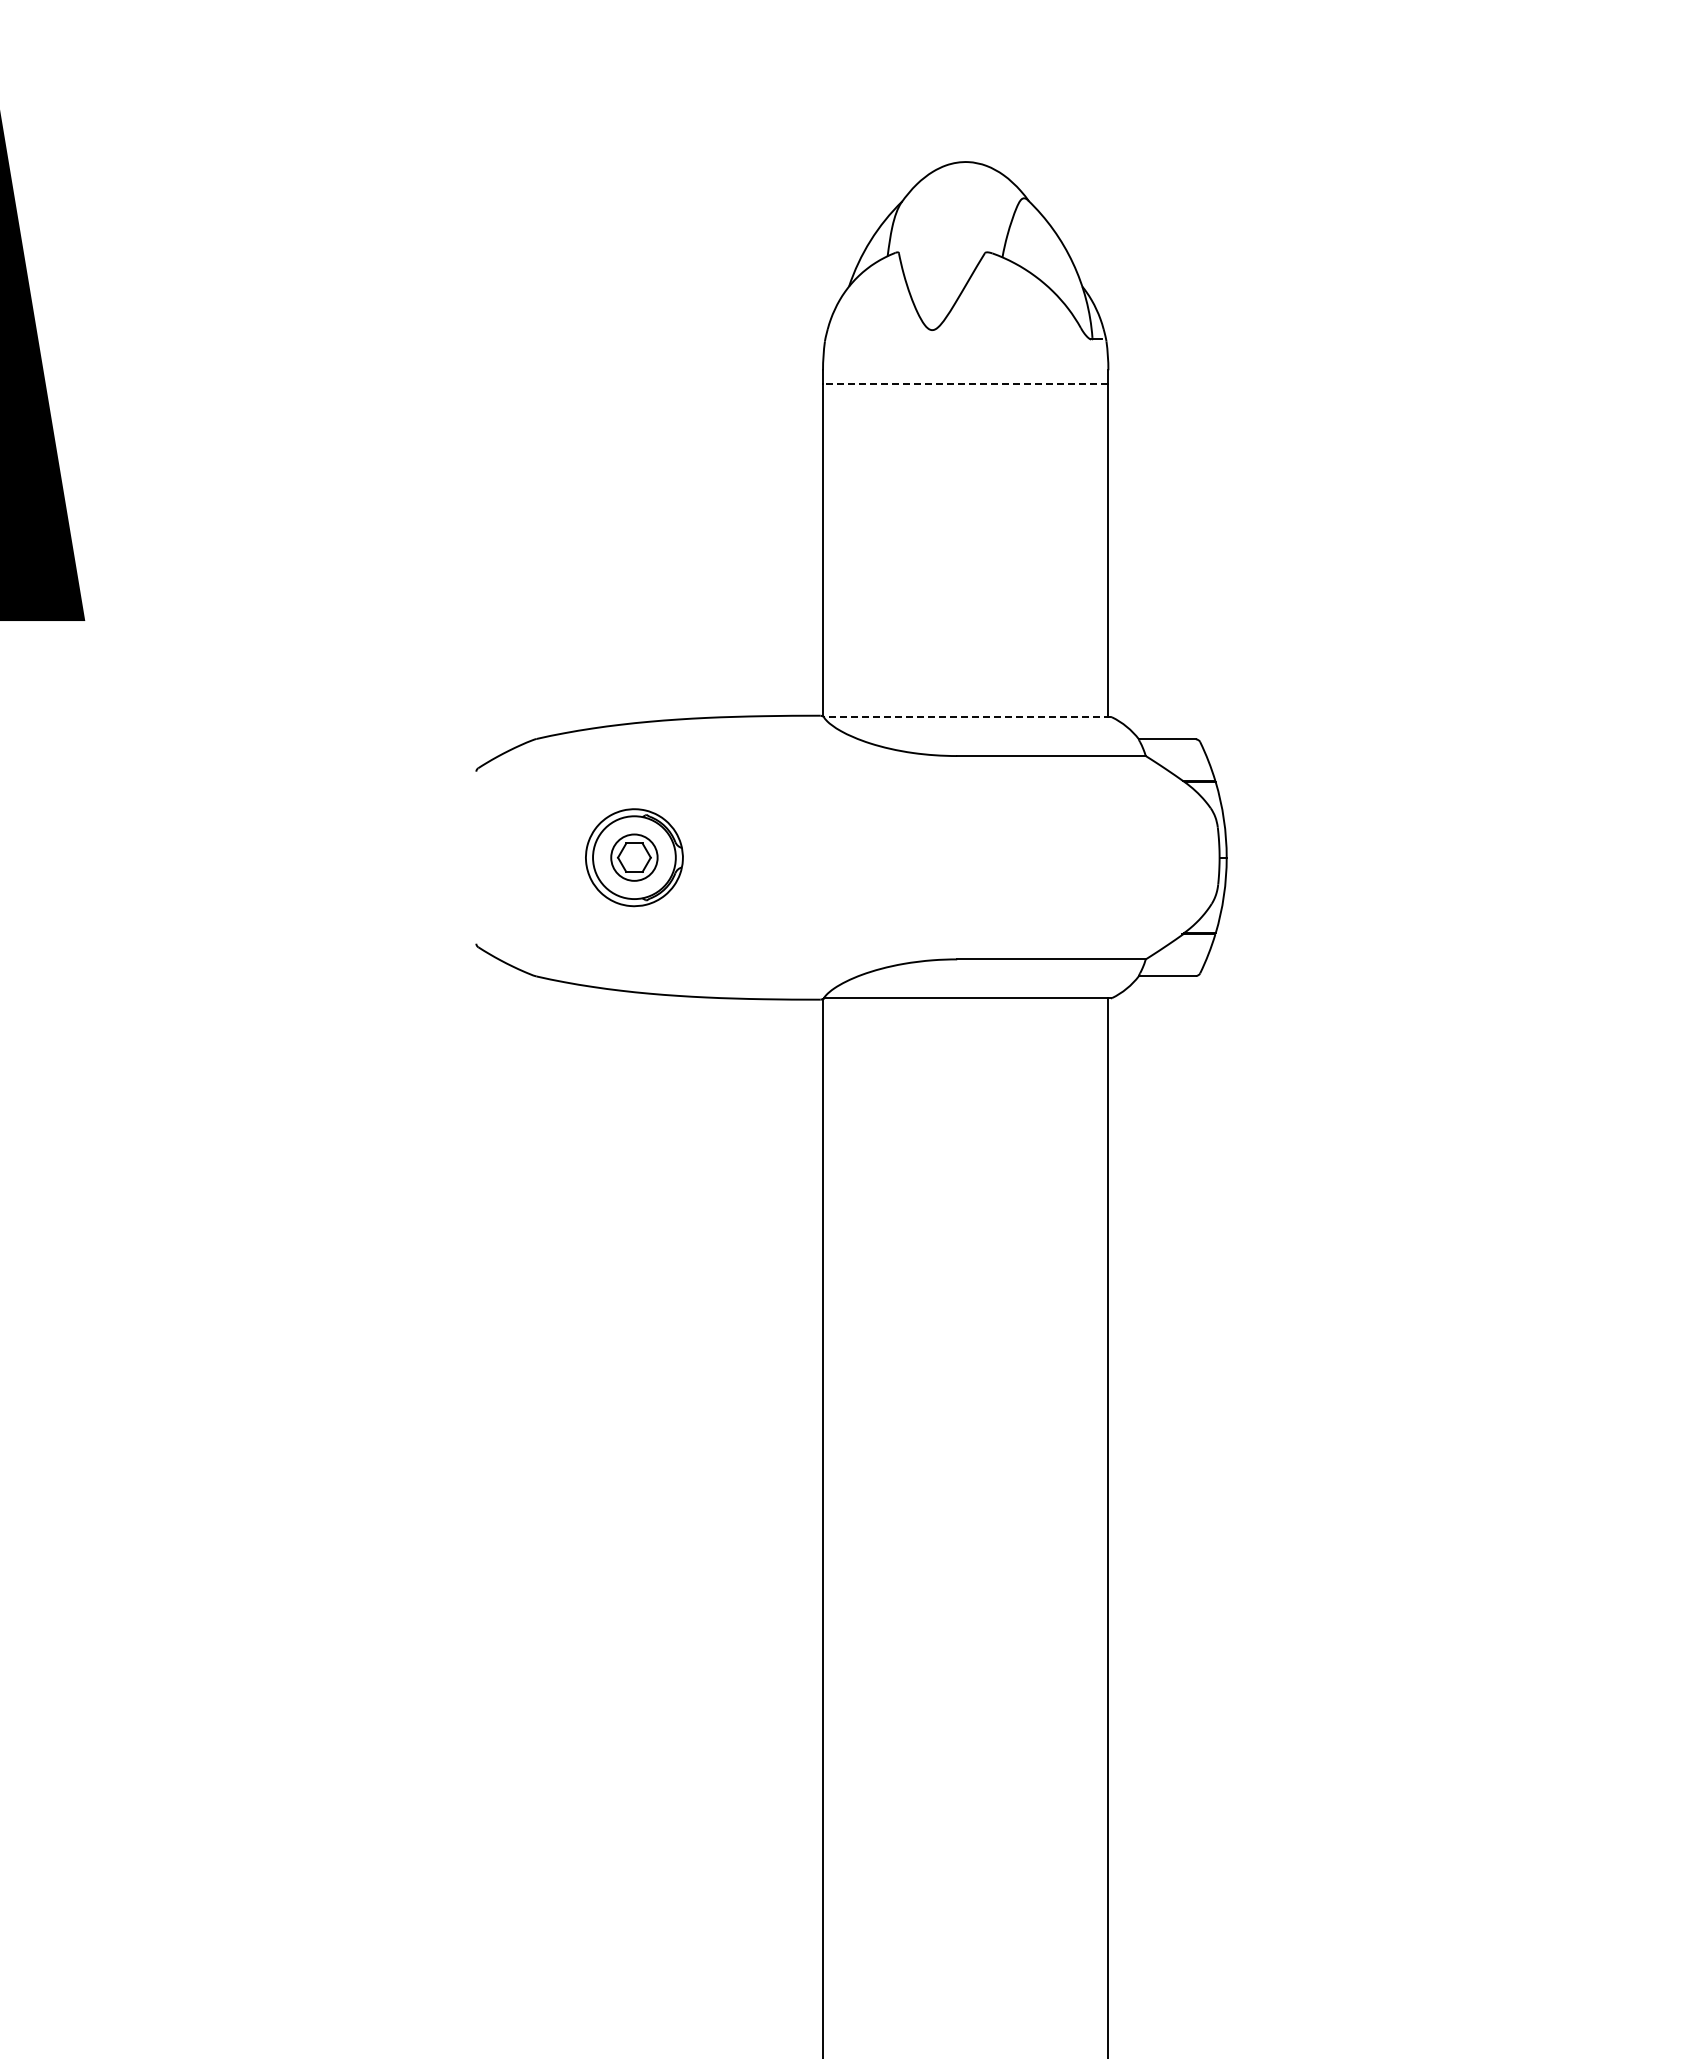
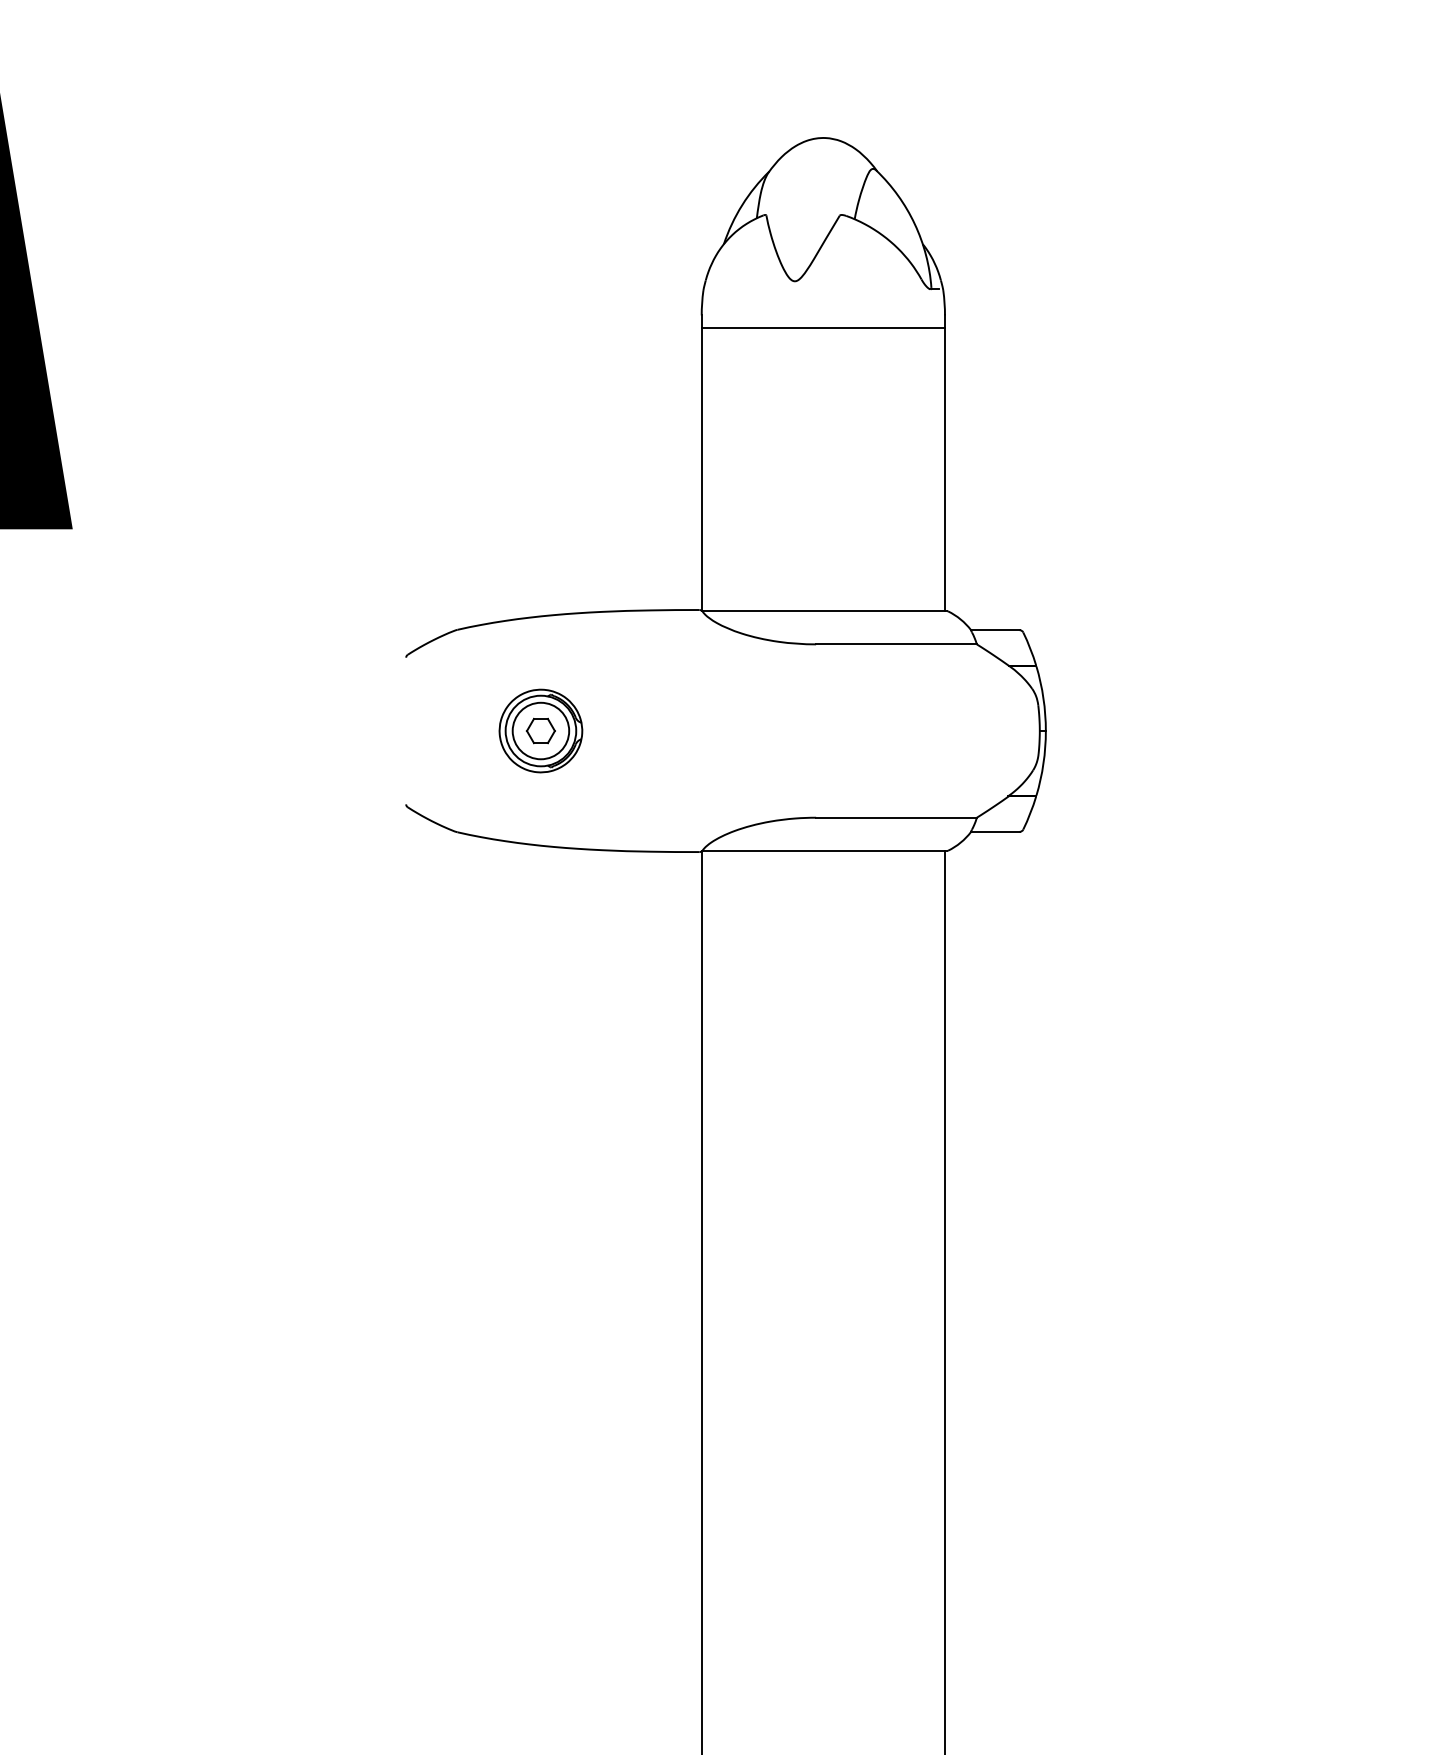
line: (965, 384) -> (823, 327), dashed -> solid
line: (967, 717) -> (824, 611), dashed -> solid
circle: (634, 857) -> (541, 730), size x1.43

